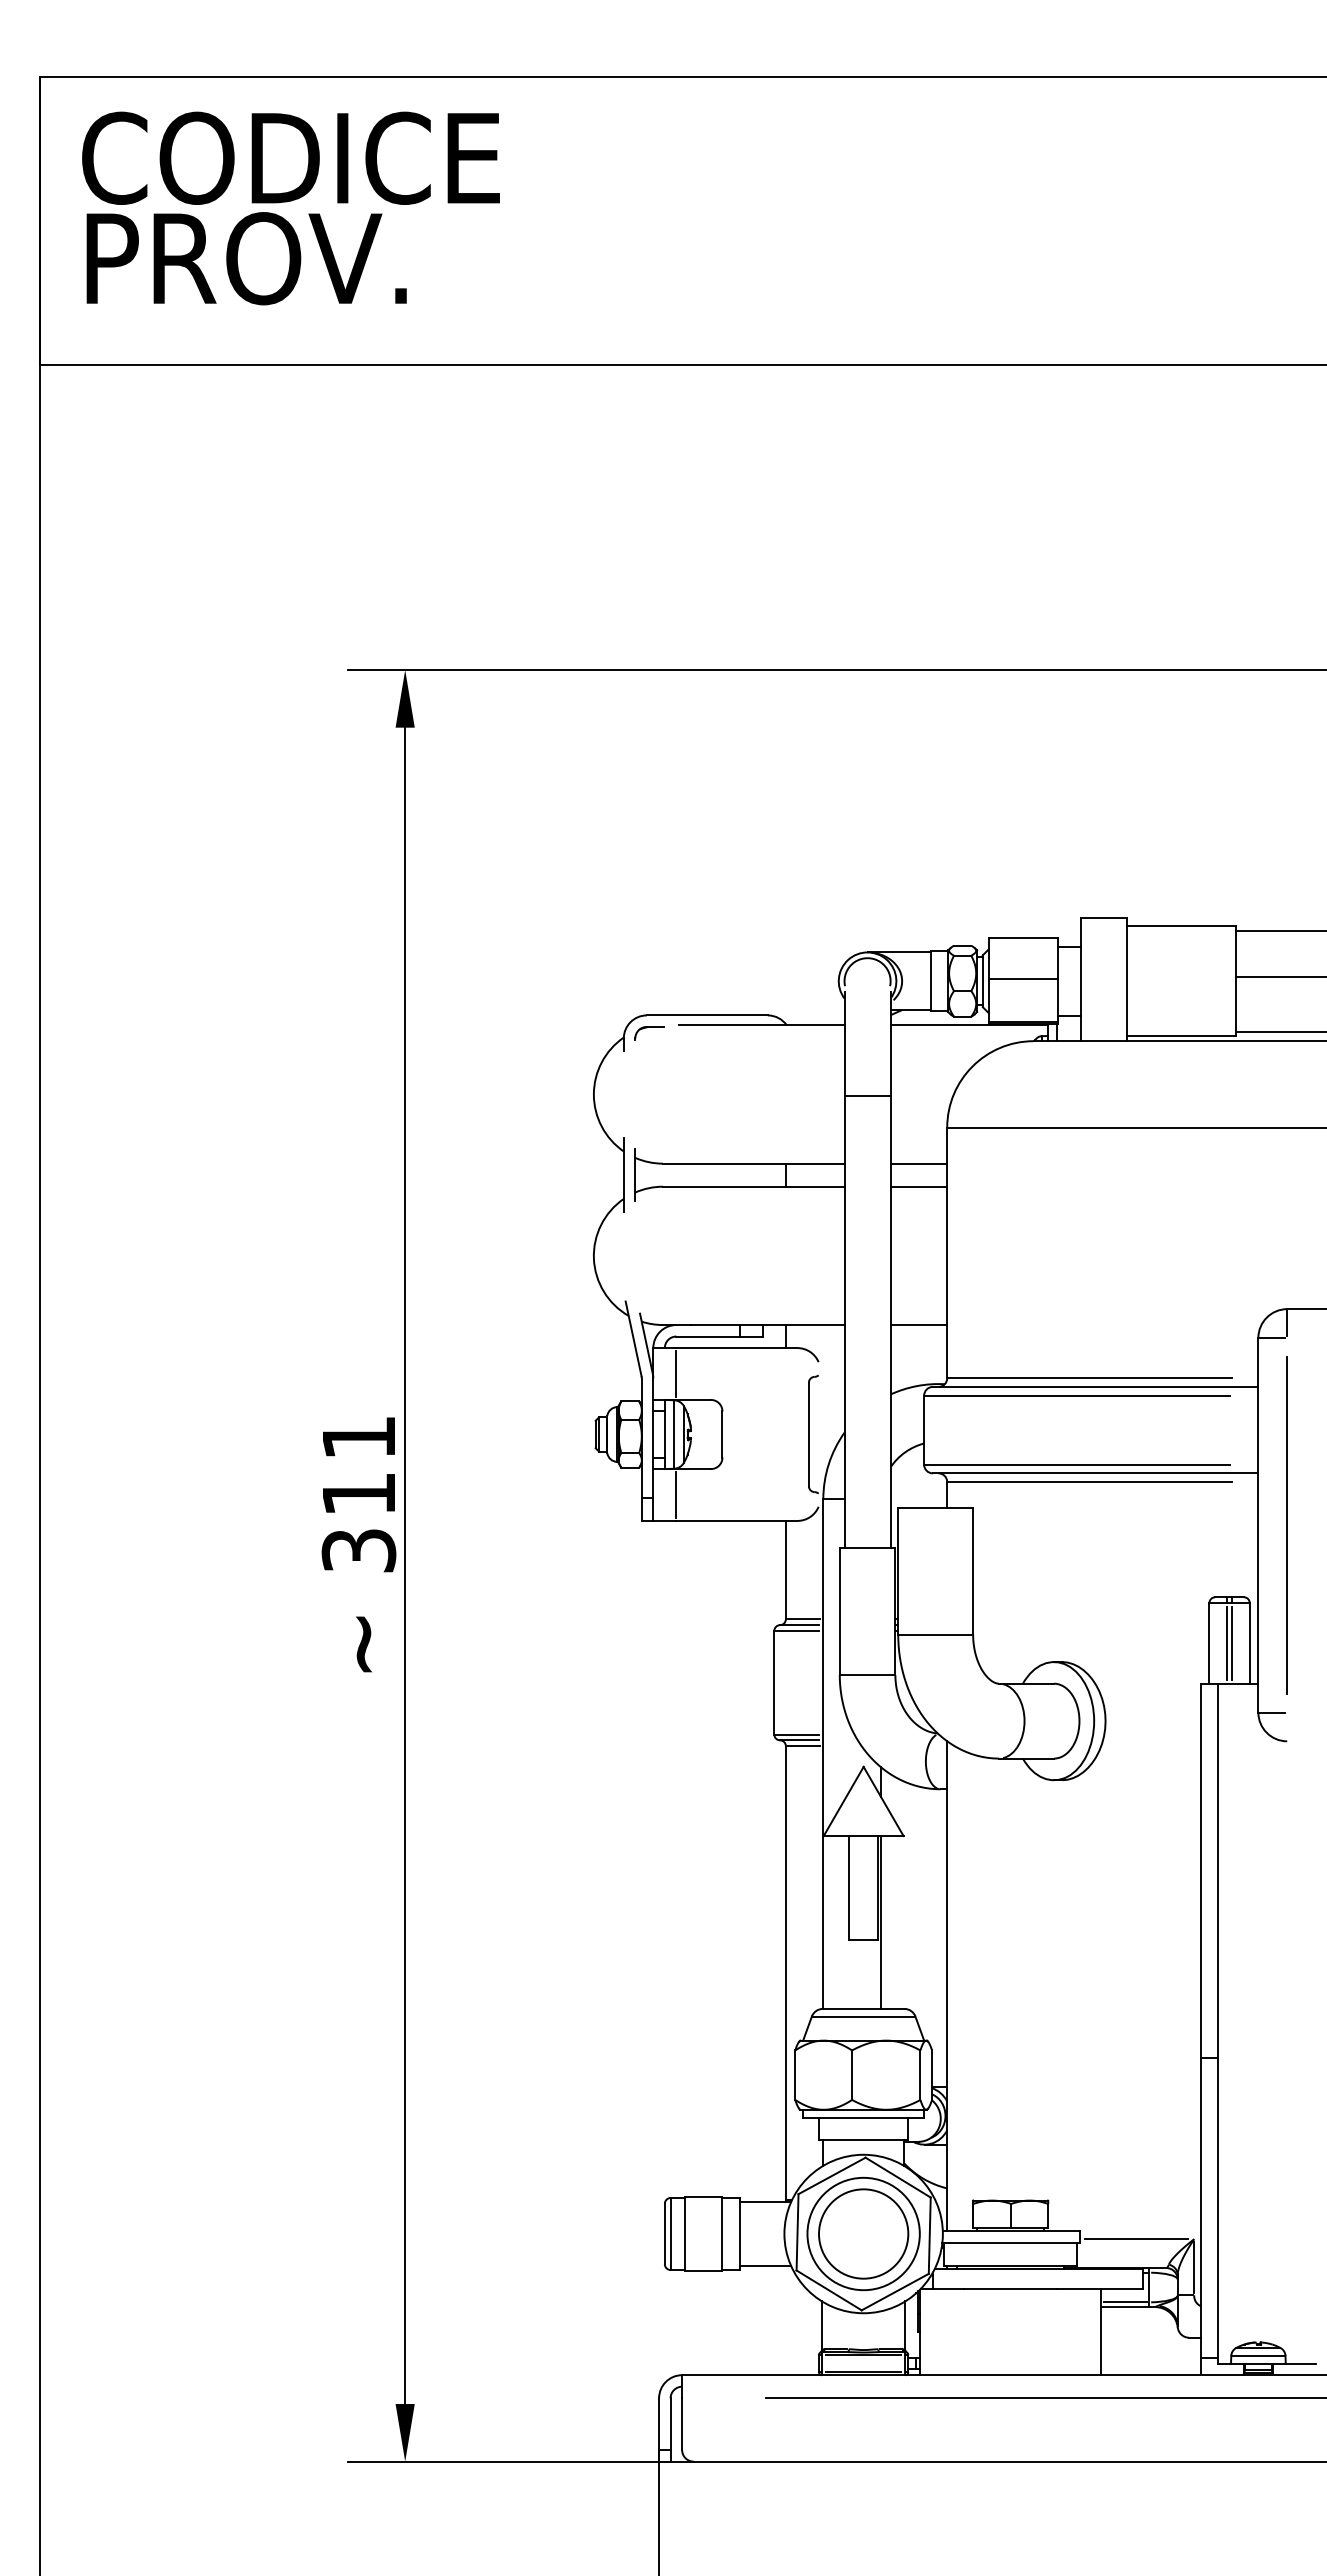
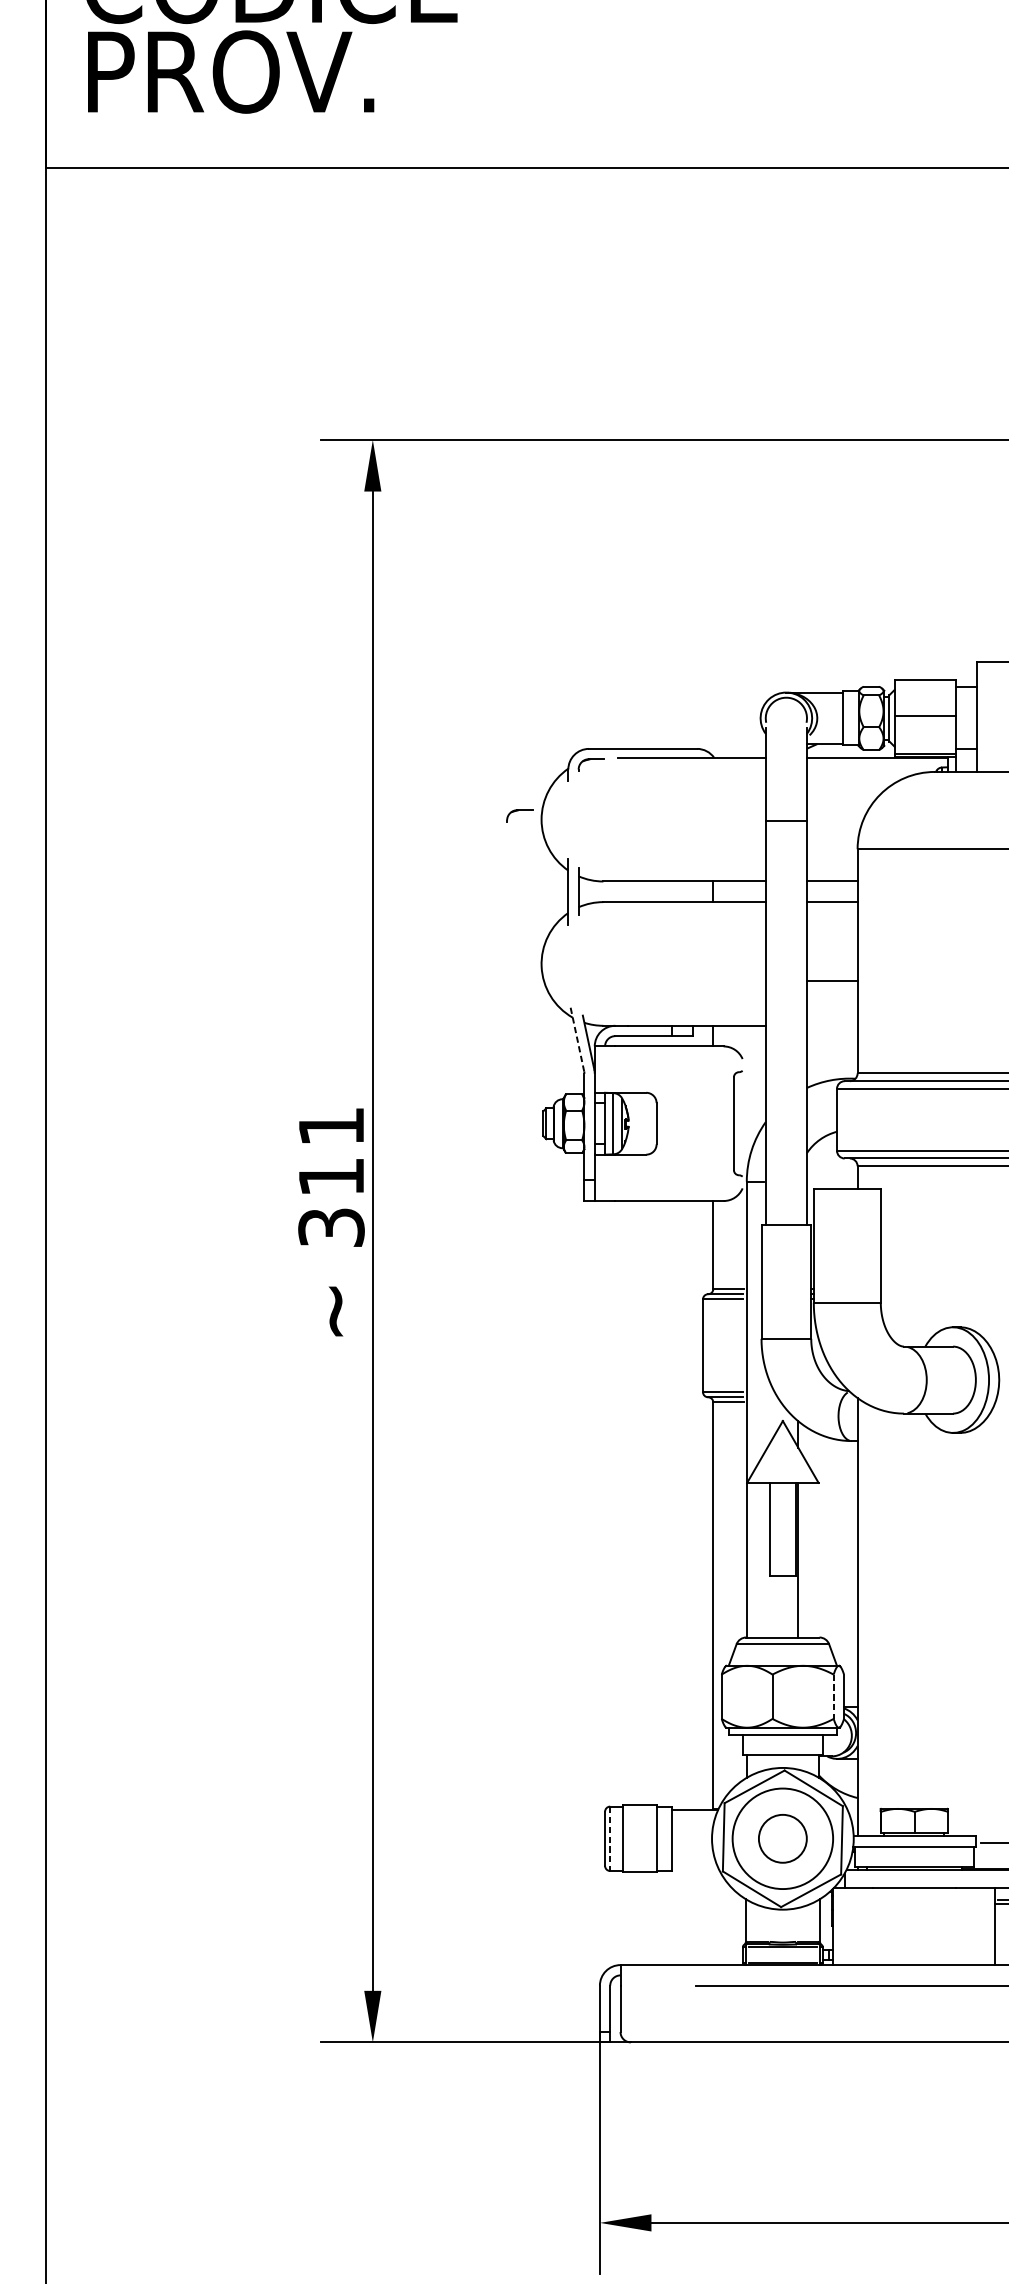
part: (569, 1090) -> (519, 816), added
line: (918, 1325) -> (831, 981), moved
line: (633, 1338) -> (577, 1037), solid -> dashed
line: (676, 1373) -> (615, 1069), removed
line: (676, 1494) -> (615, 1177), removed
line: (920, 2075) -> (833, 1697), solid -> dashed
circle: (863, 2233) -> (782, 1838), size x0.6
line: (670, 2234) -> (610, 1839), solid -> dashed
line: (765, 2265) -> (695, 1866), removed

